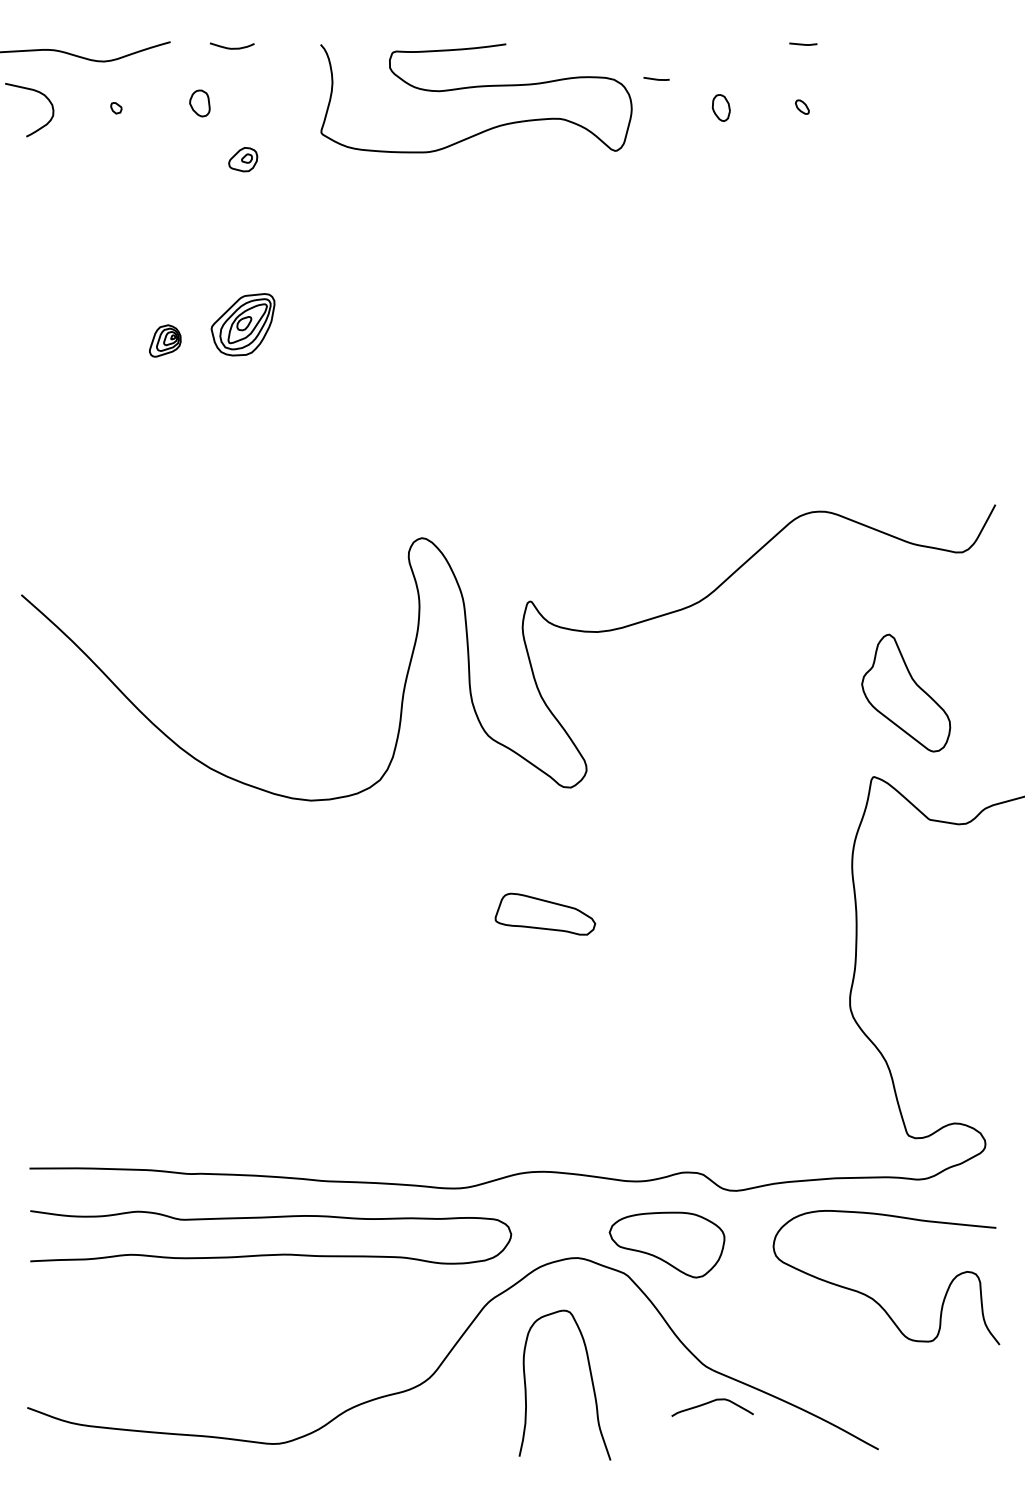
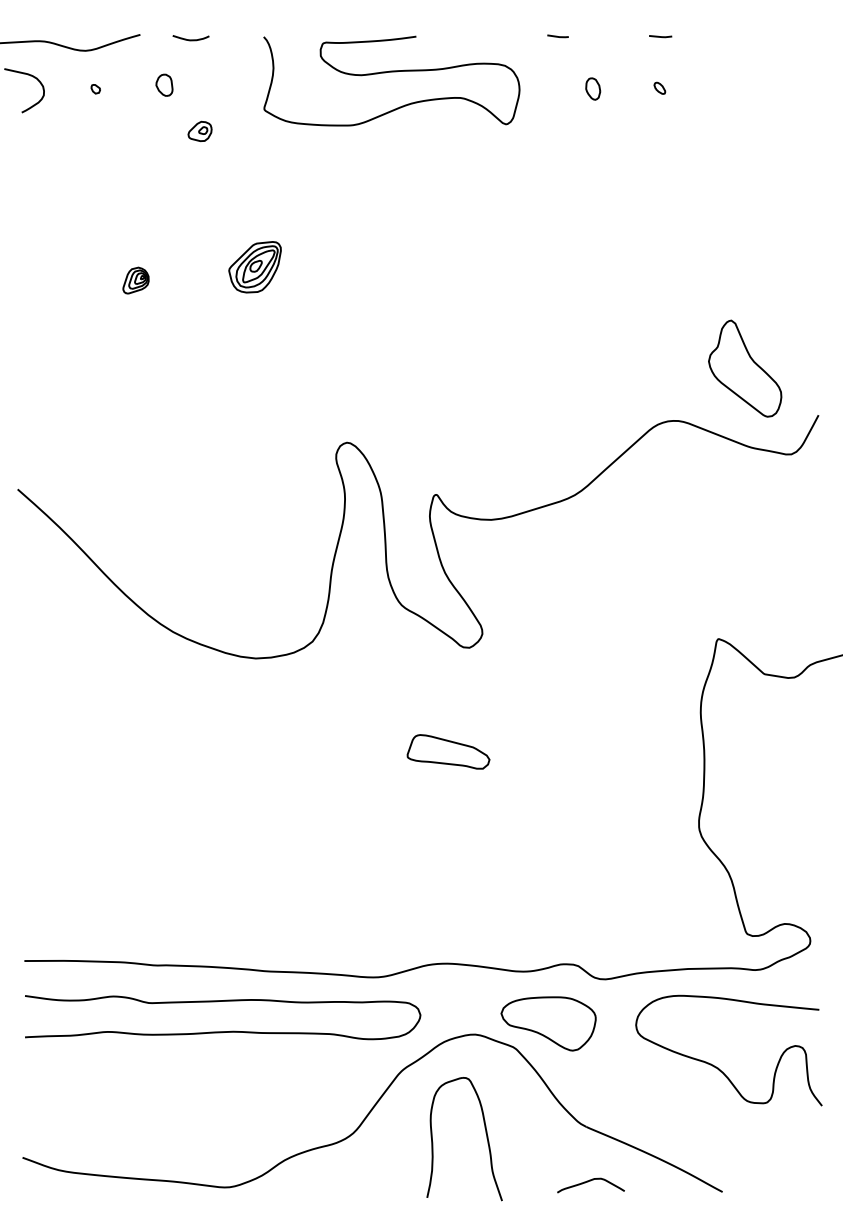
line: (656, 78) -> (557, 35), moved
part: (242, 324) -> (254, 267), moved
part: (906, 692) -> (745, 368), moved
curve: (712, 1402) -> (590, 1181), moved

